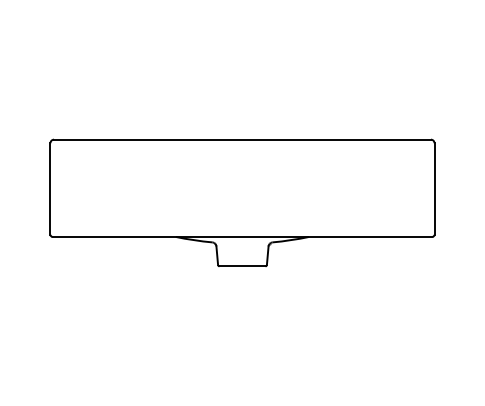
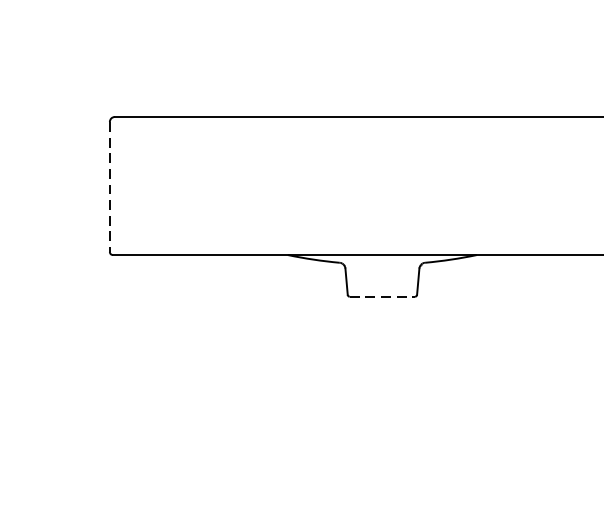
line: (50, 189) -> (109, 187), solid -> dashed
line: (242, 266) -> (382, 296), solid -> dashed

